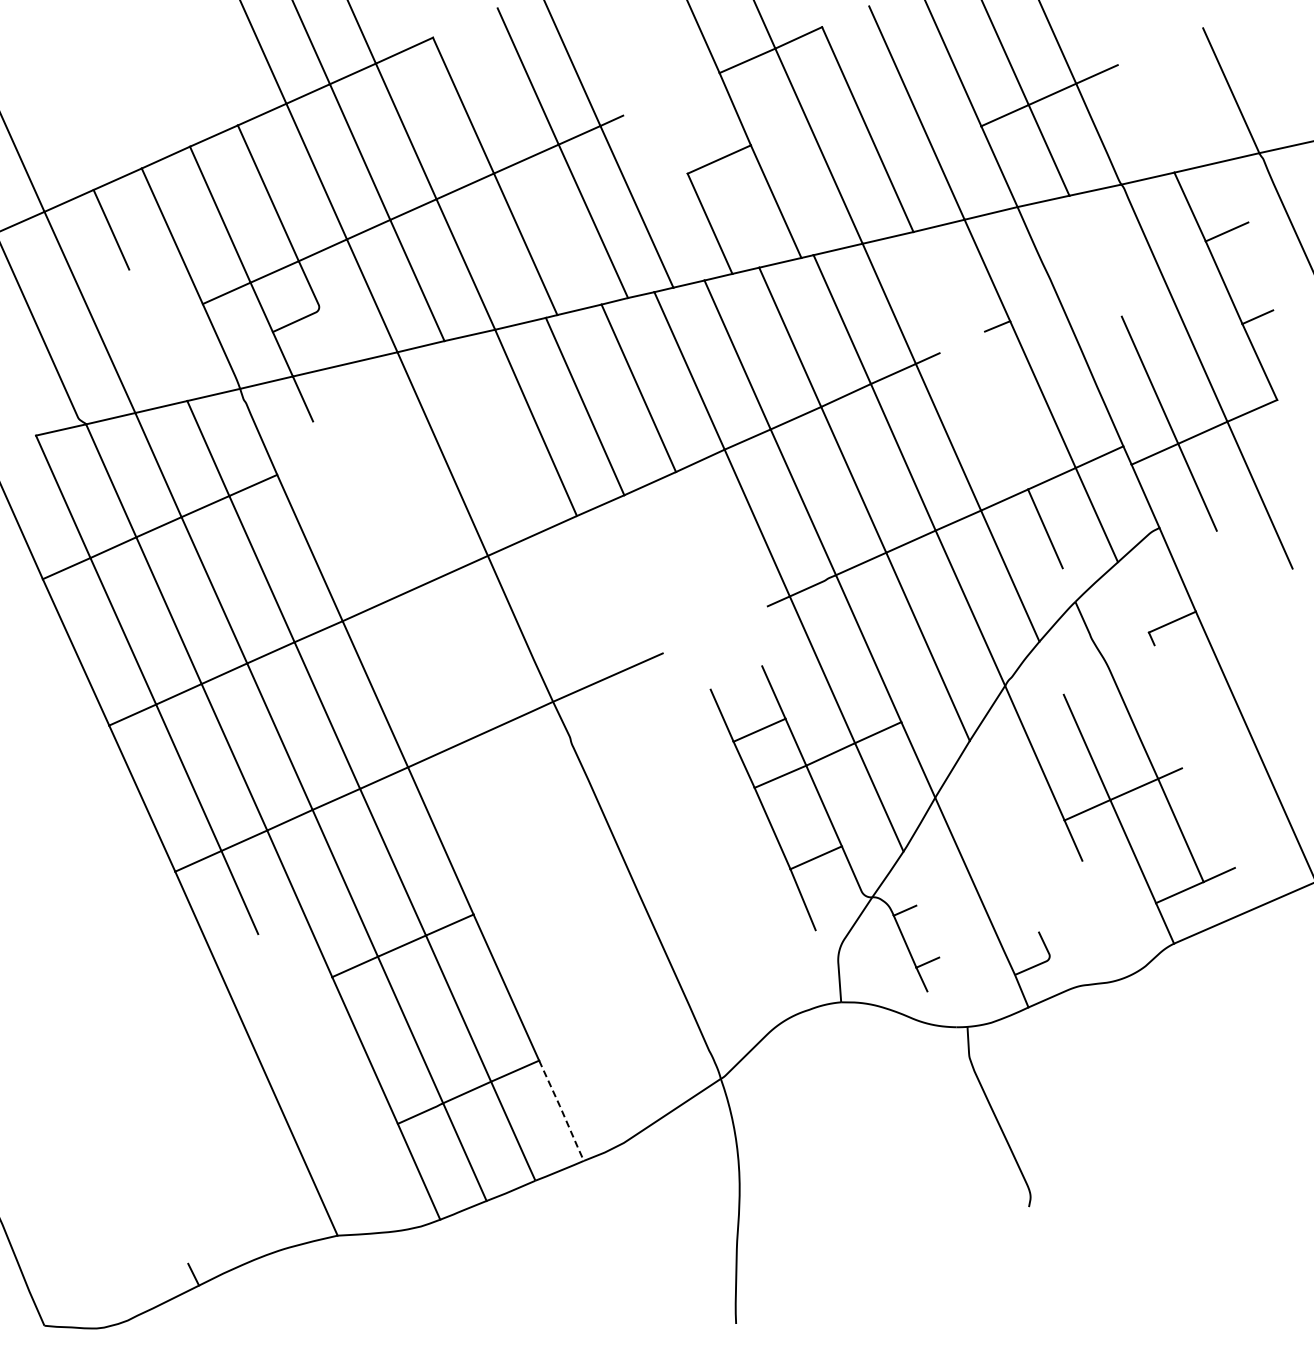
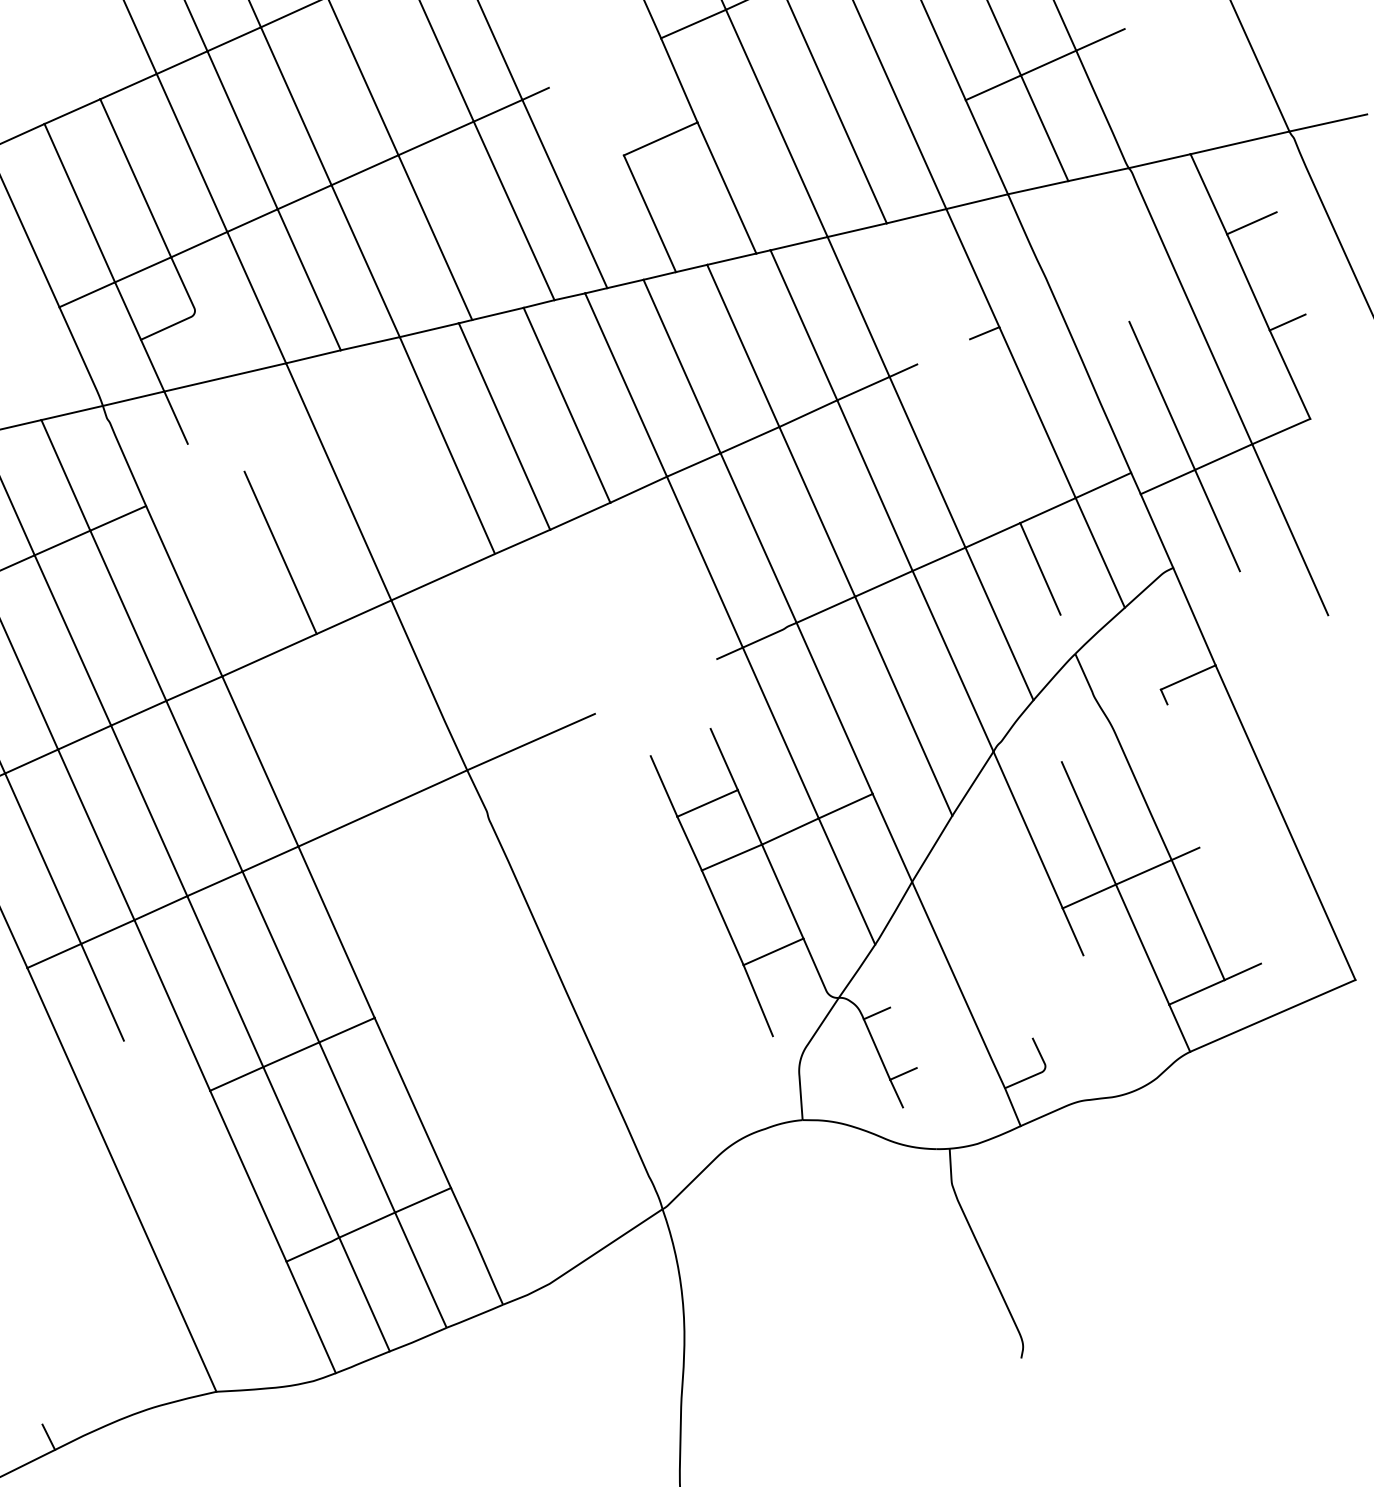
line: (392, 514) -> (280, 552), added
line: (562, 1111) -> (478, 1247), dashed -> solid

